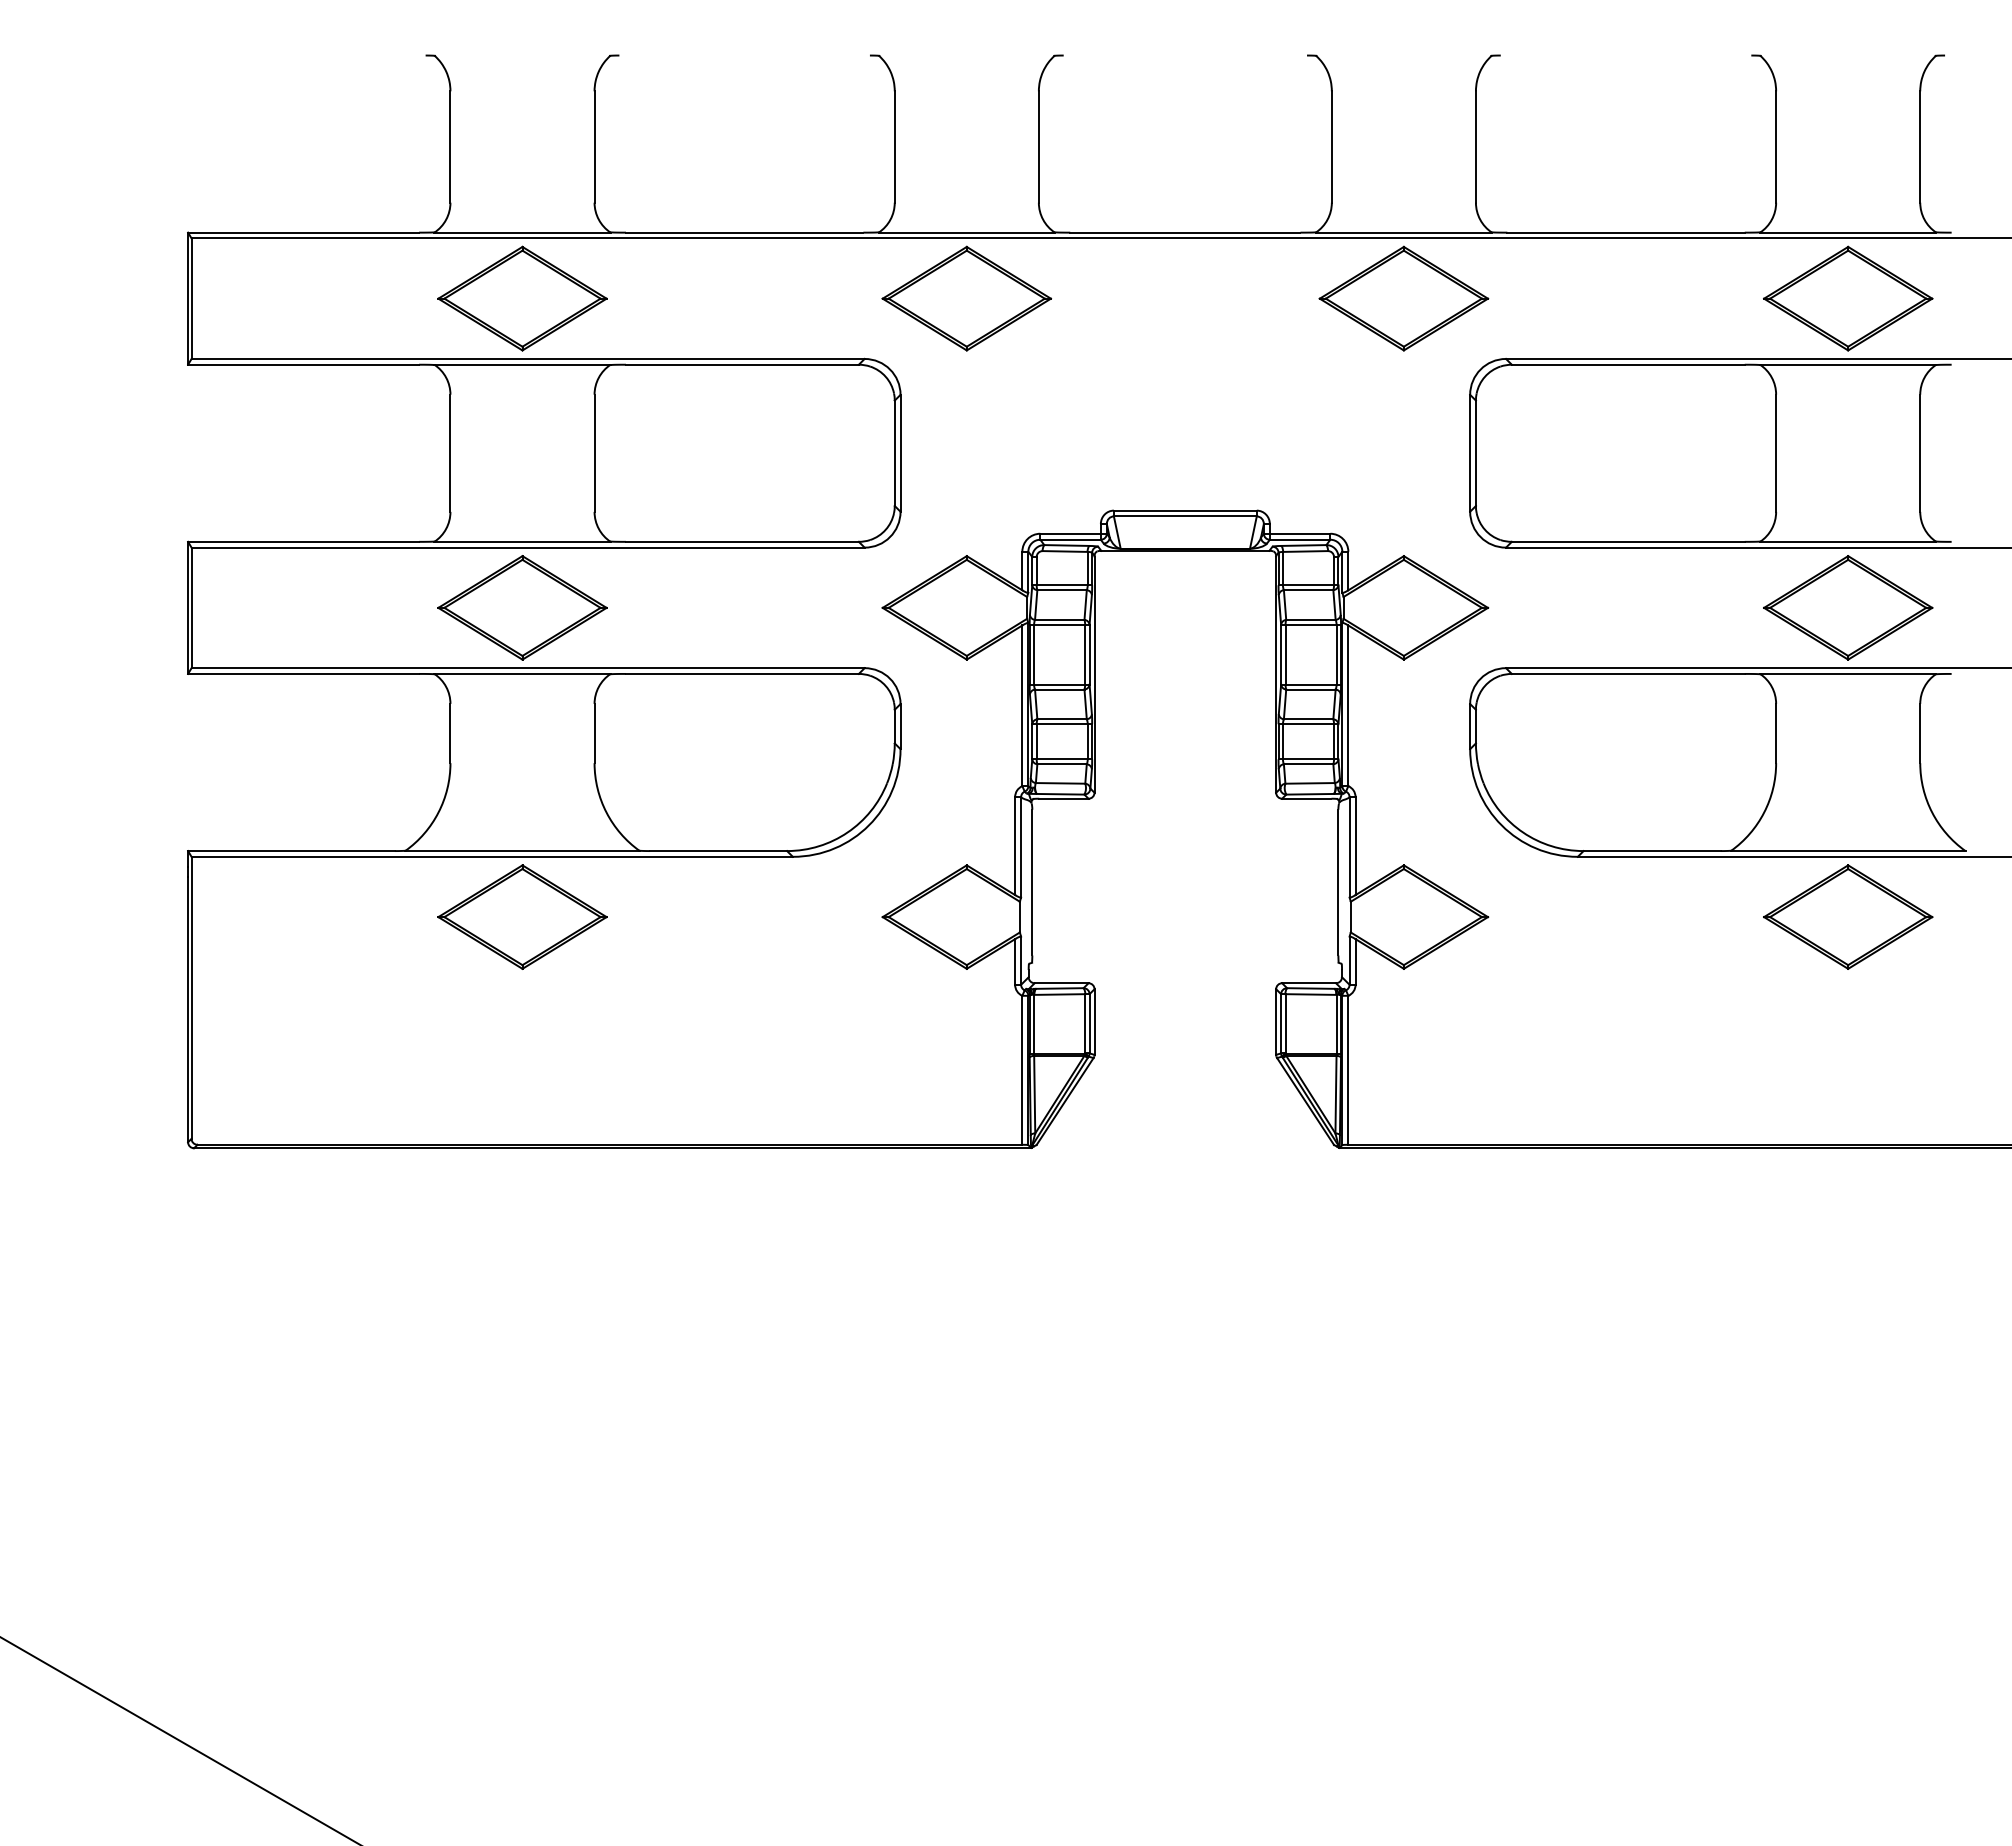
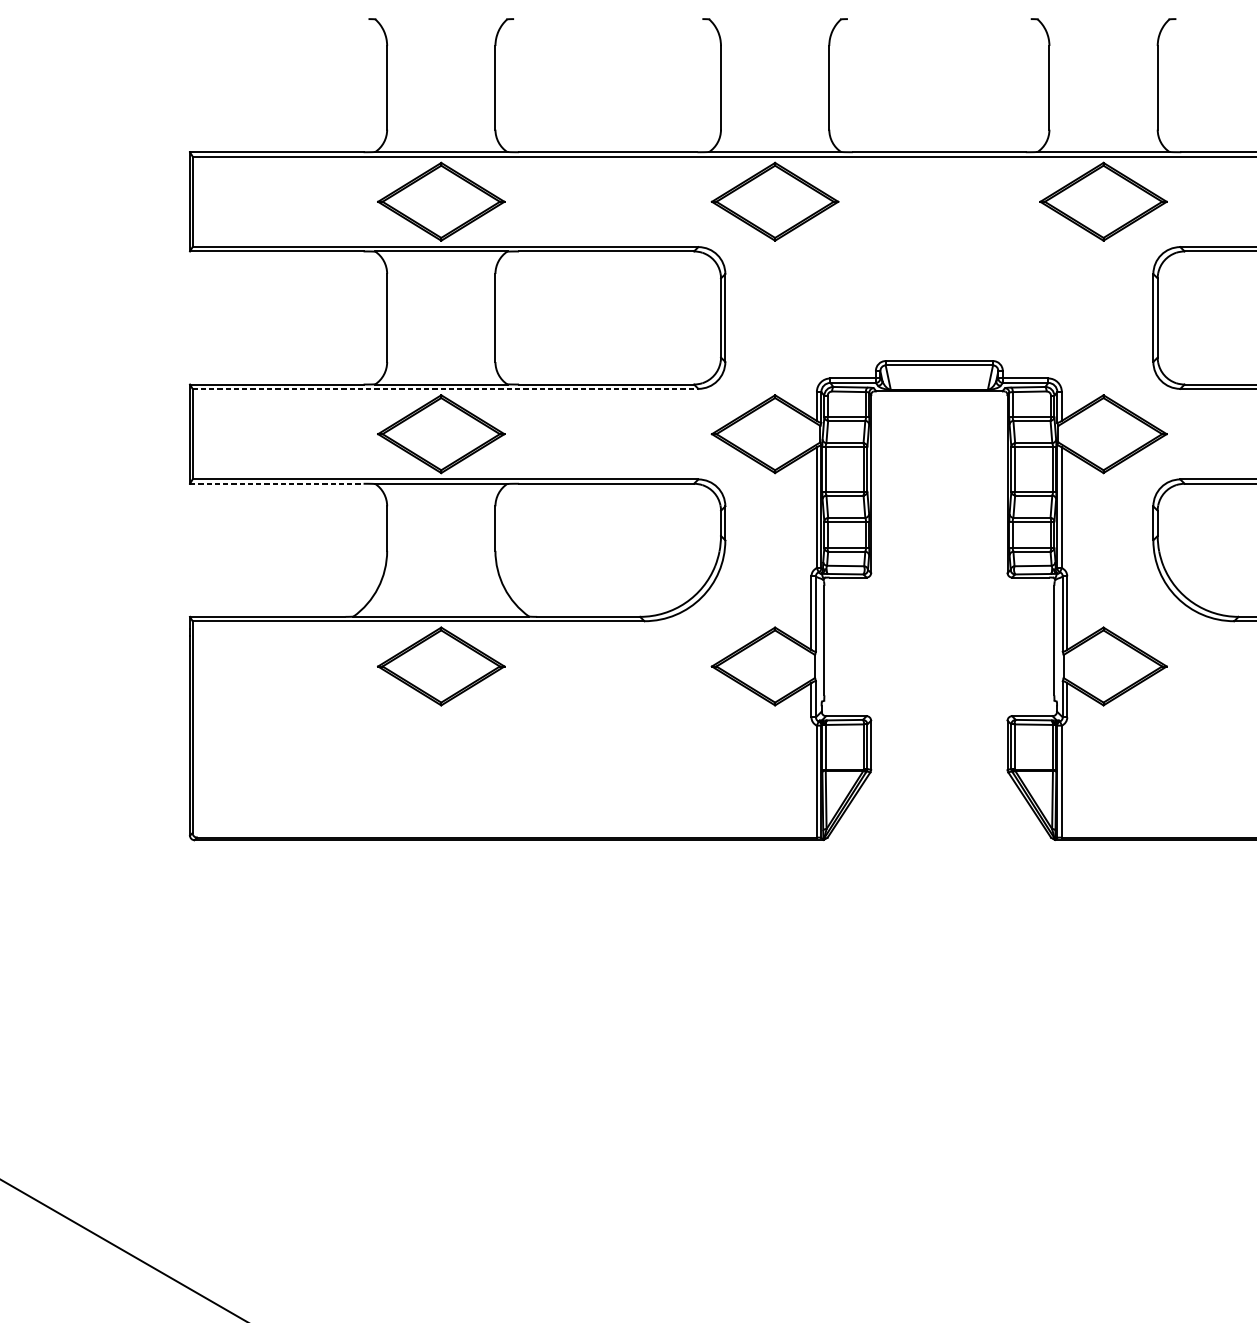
line: (528, 547) -> (445, 388), solid -> dashed
line: (304, 673) -> (277, 483), solid -> dashed

